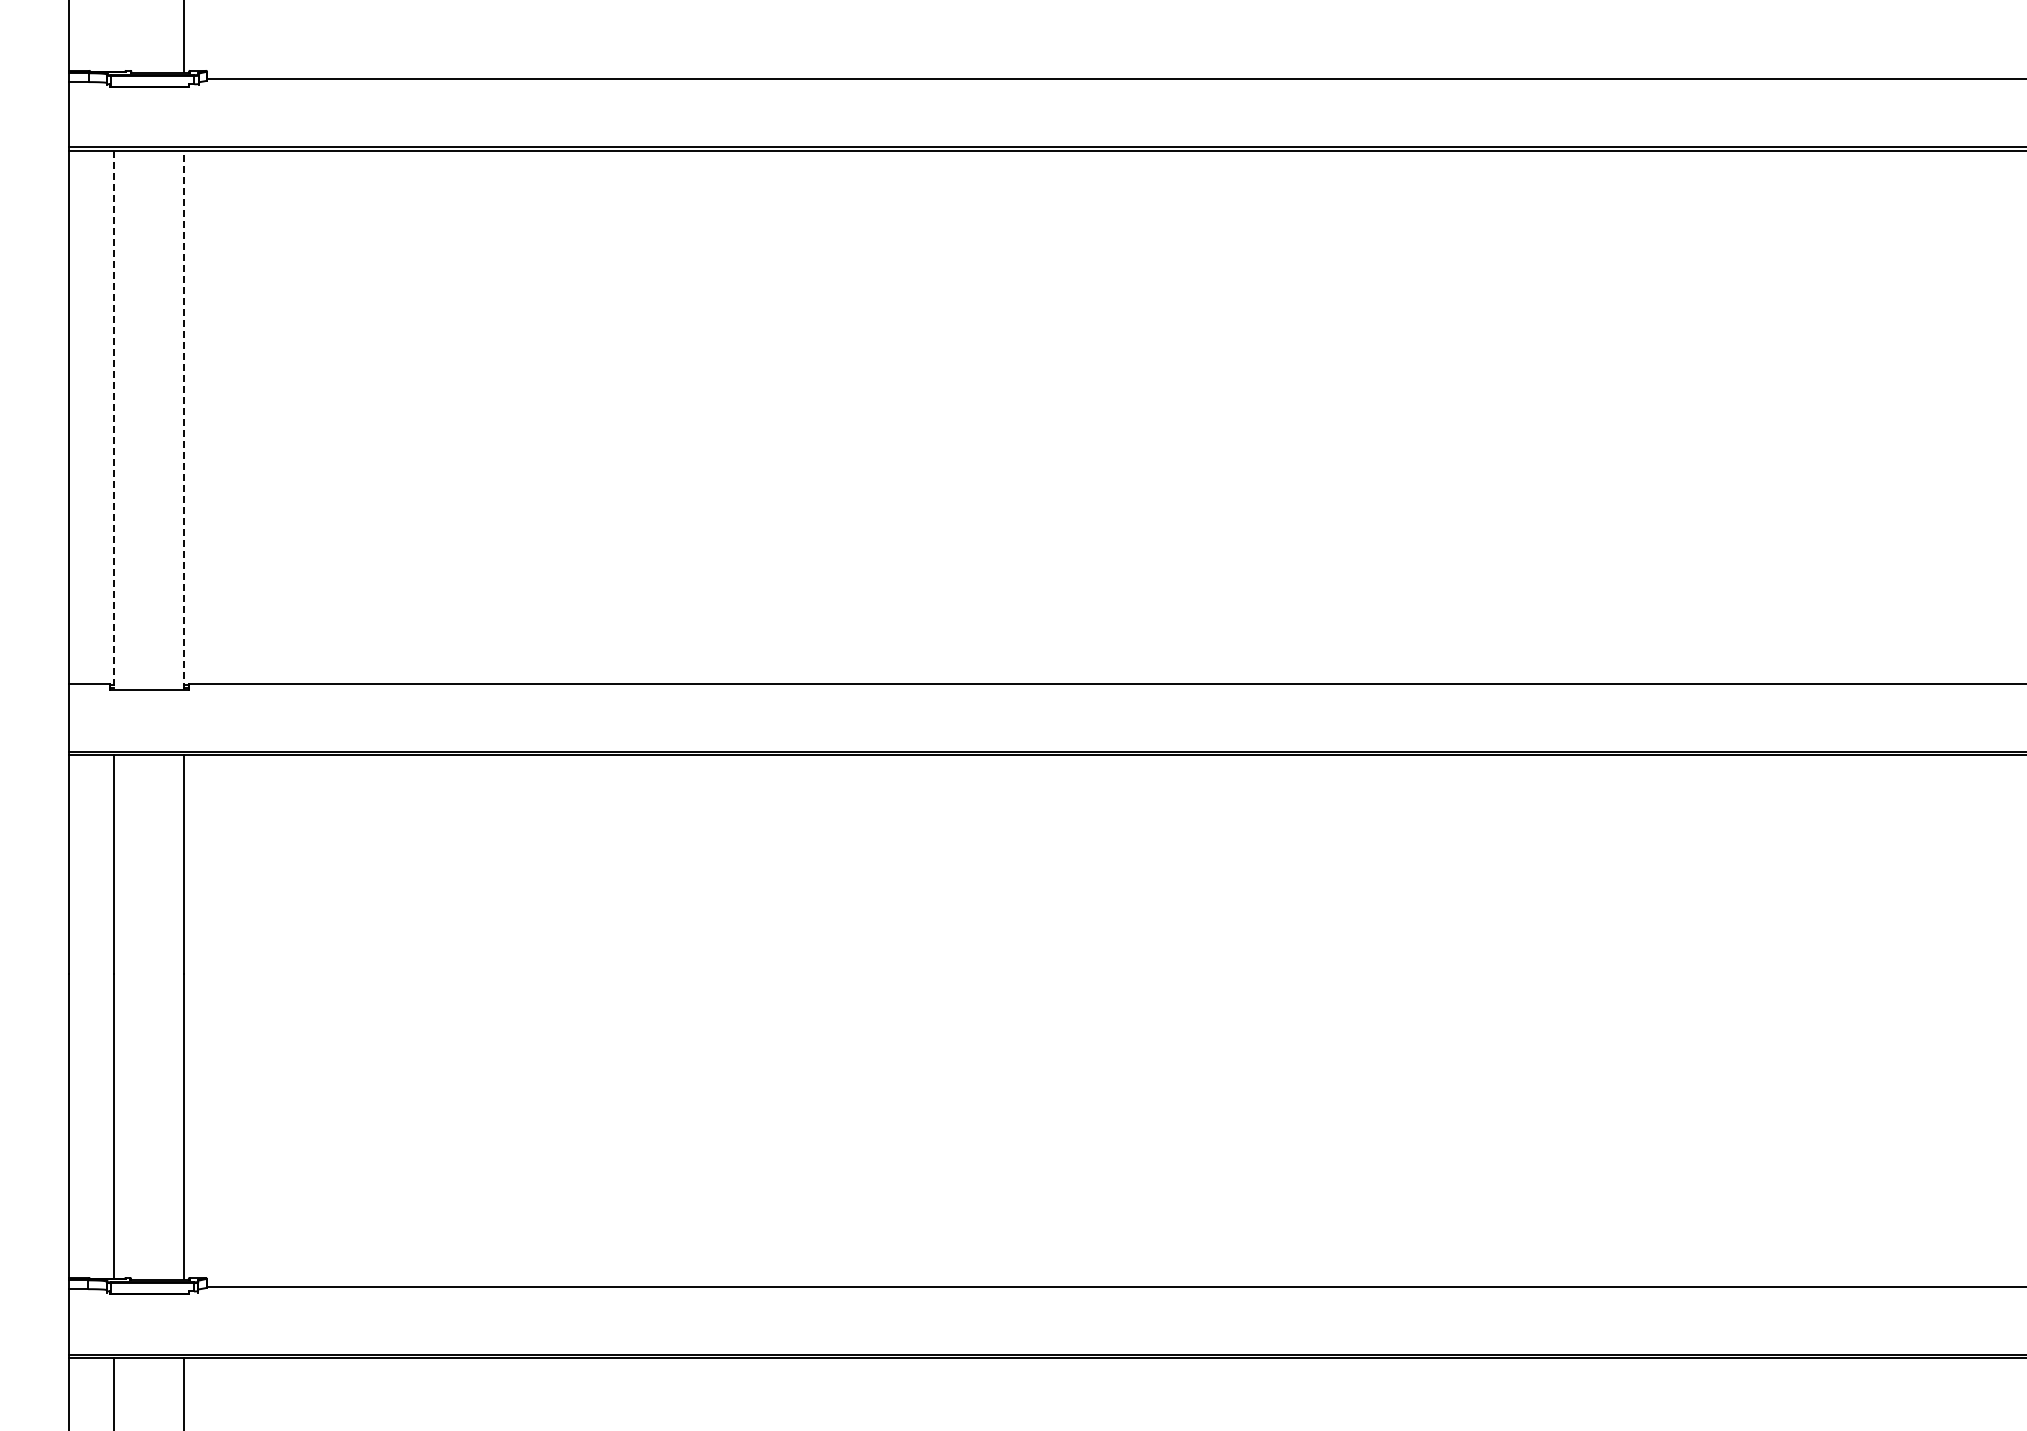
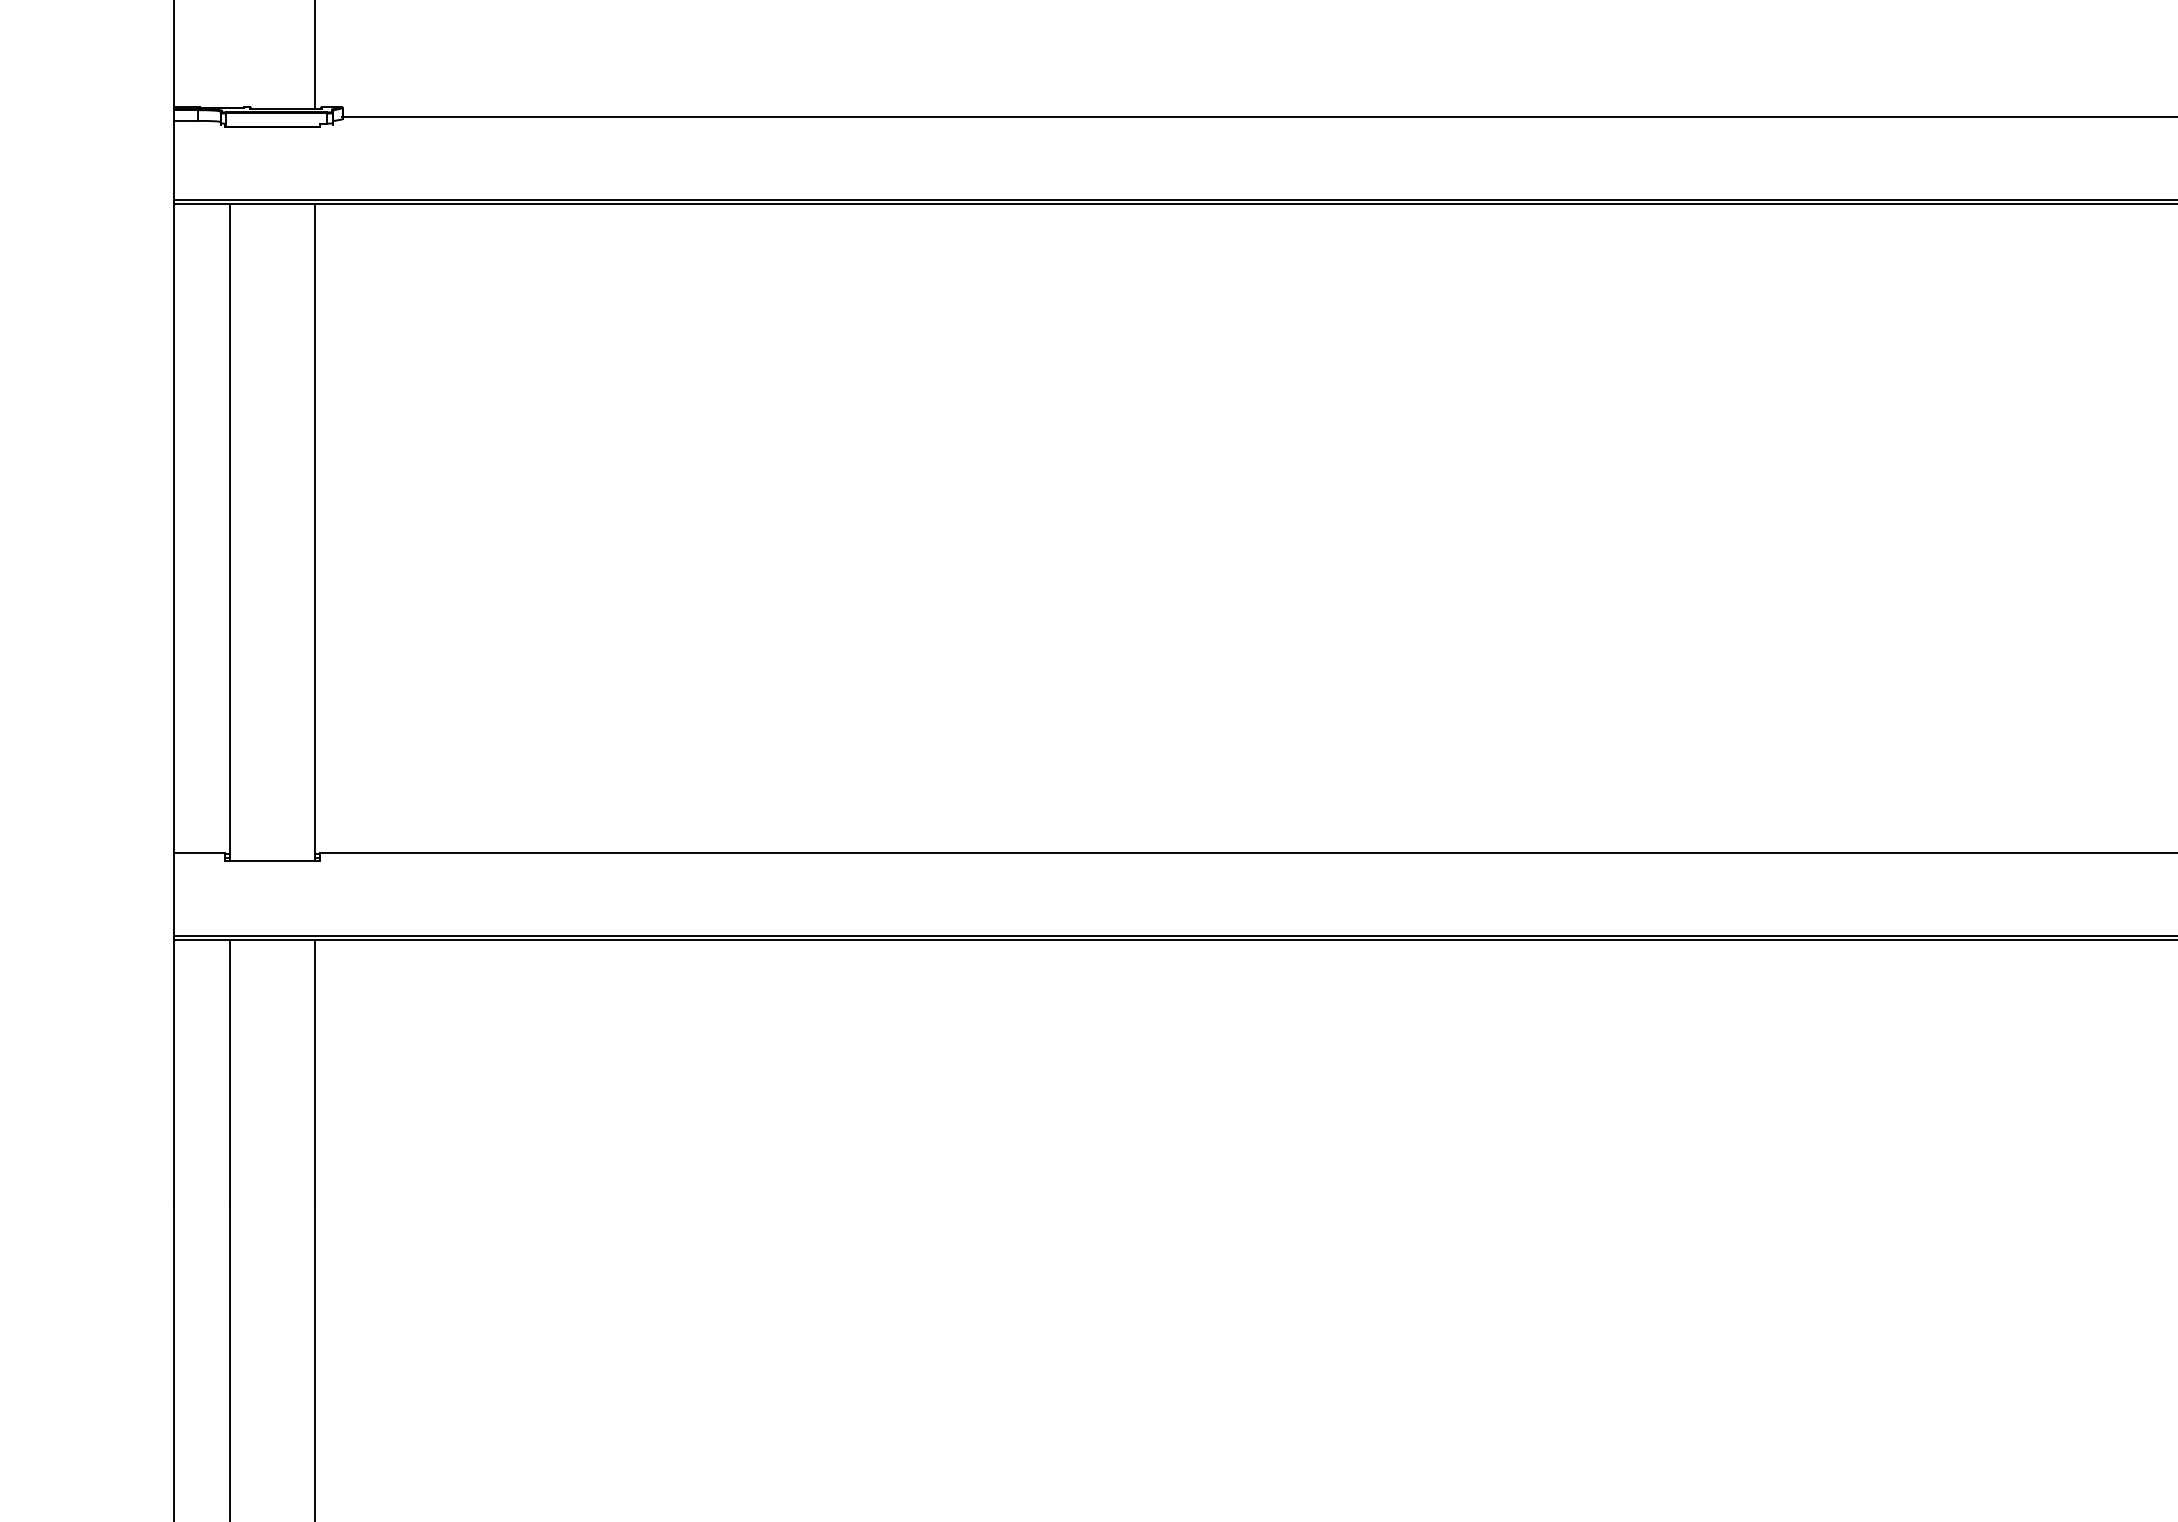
line: (114, 420) -> (230, 532), dashed -> solid
line: (184, 420) -> (315, 532), dashed -> solid

